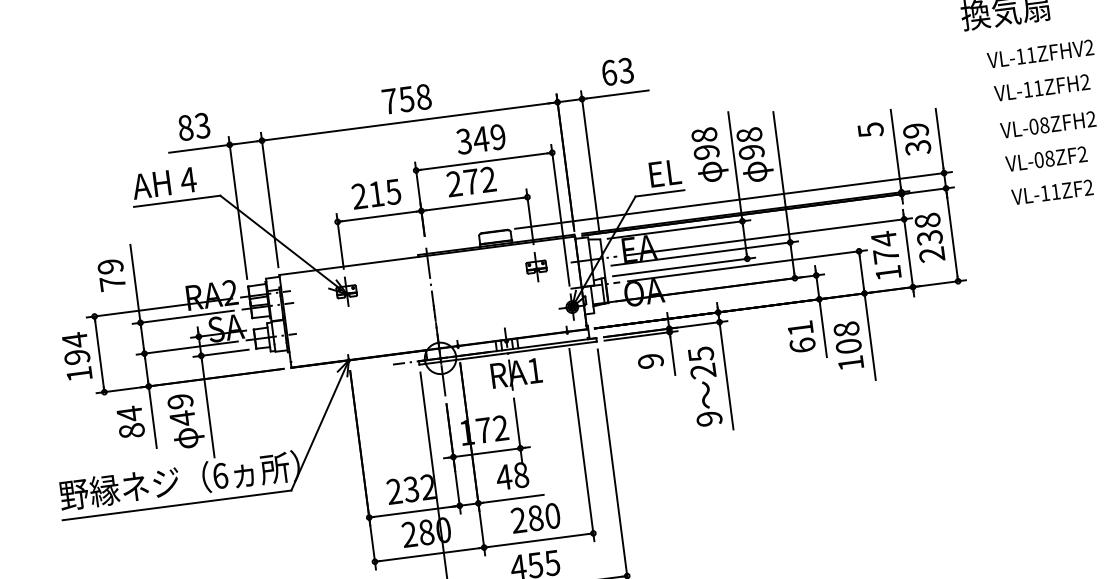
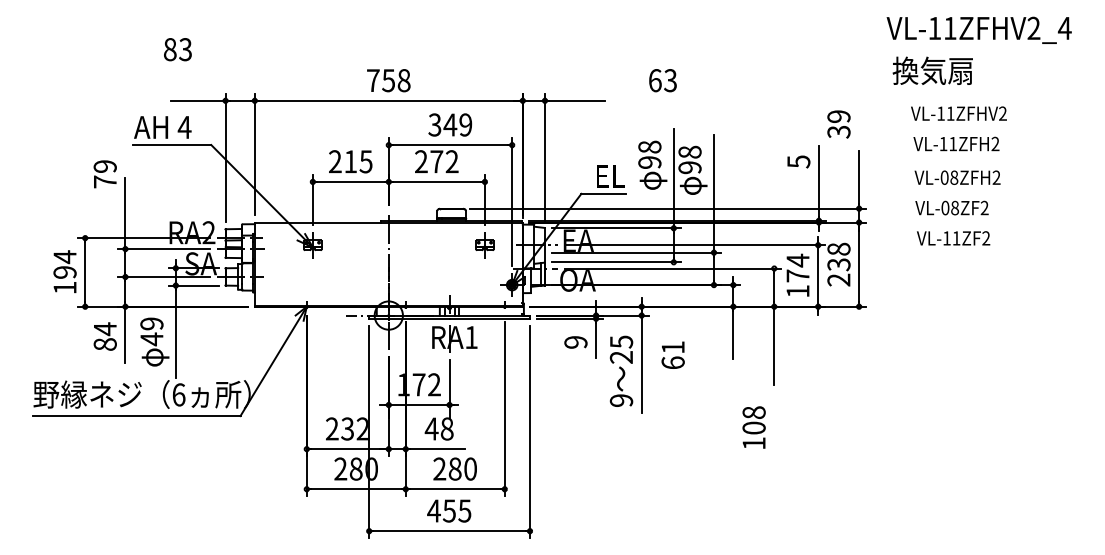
text: (617, 71) -> (662, 80), moved
text: (193, 126) -> (177, 49), moved
text: (916, 139) -> (838, 124), moved
text: (110, 275) -> (104, 174), moved
text: (800, 336) -> (672, 354), moved
text: (848, 345) -> (753, 427), moved

